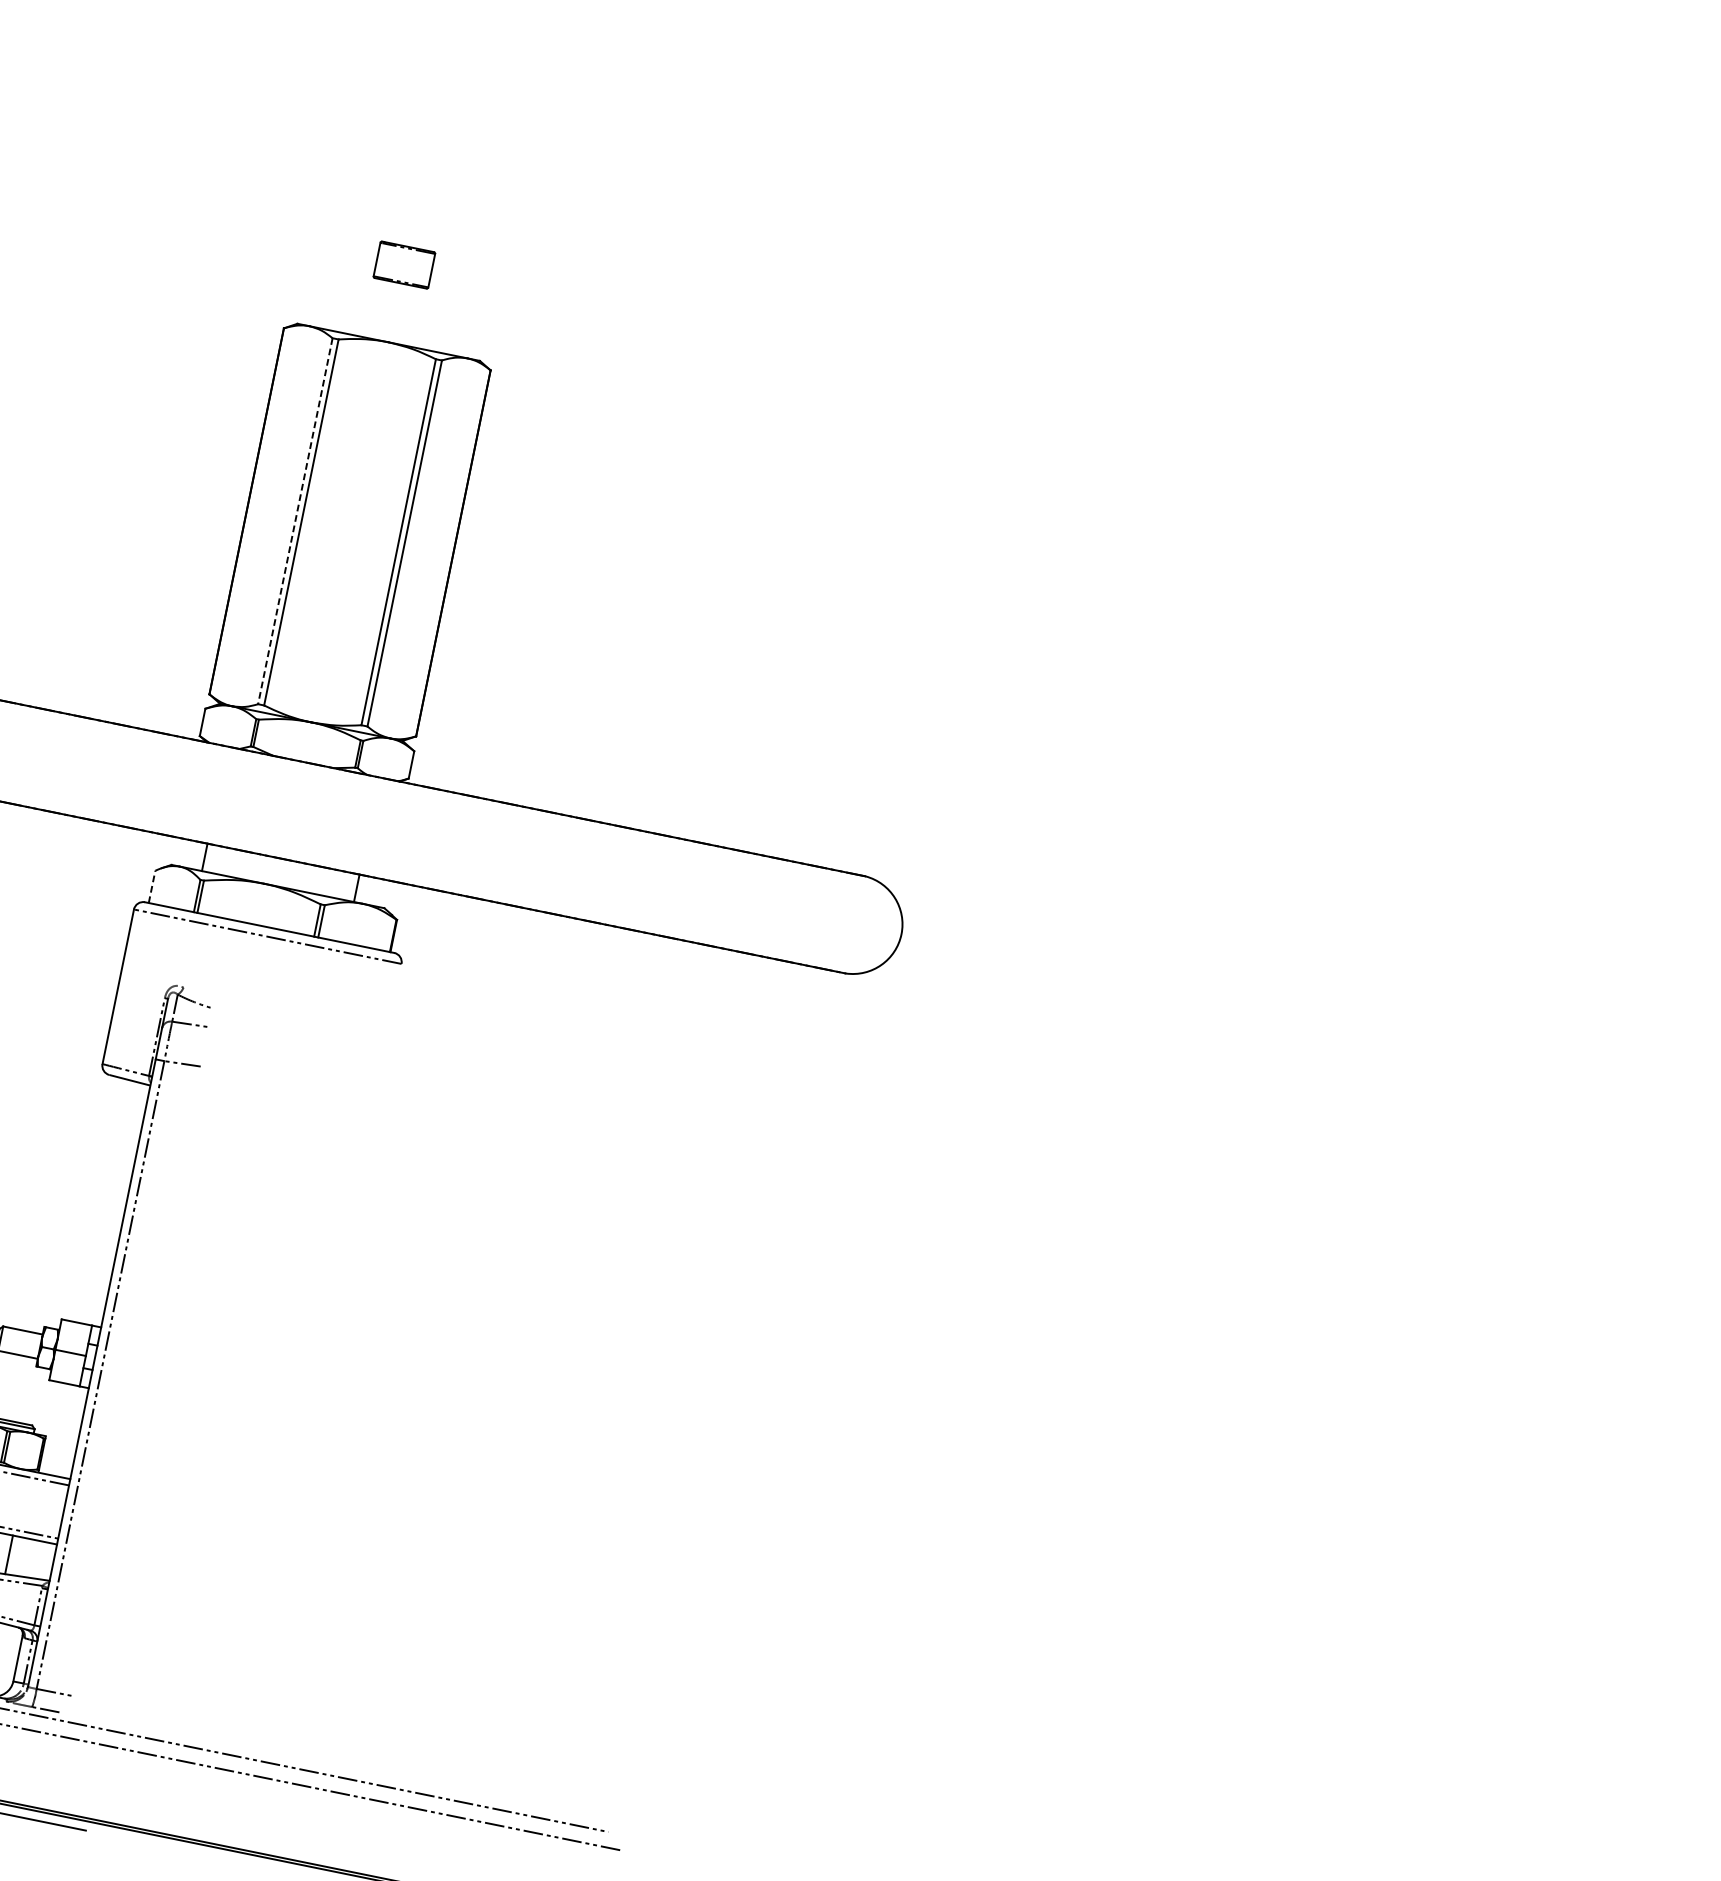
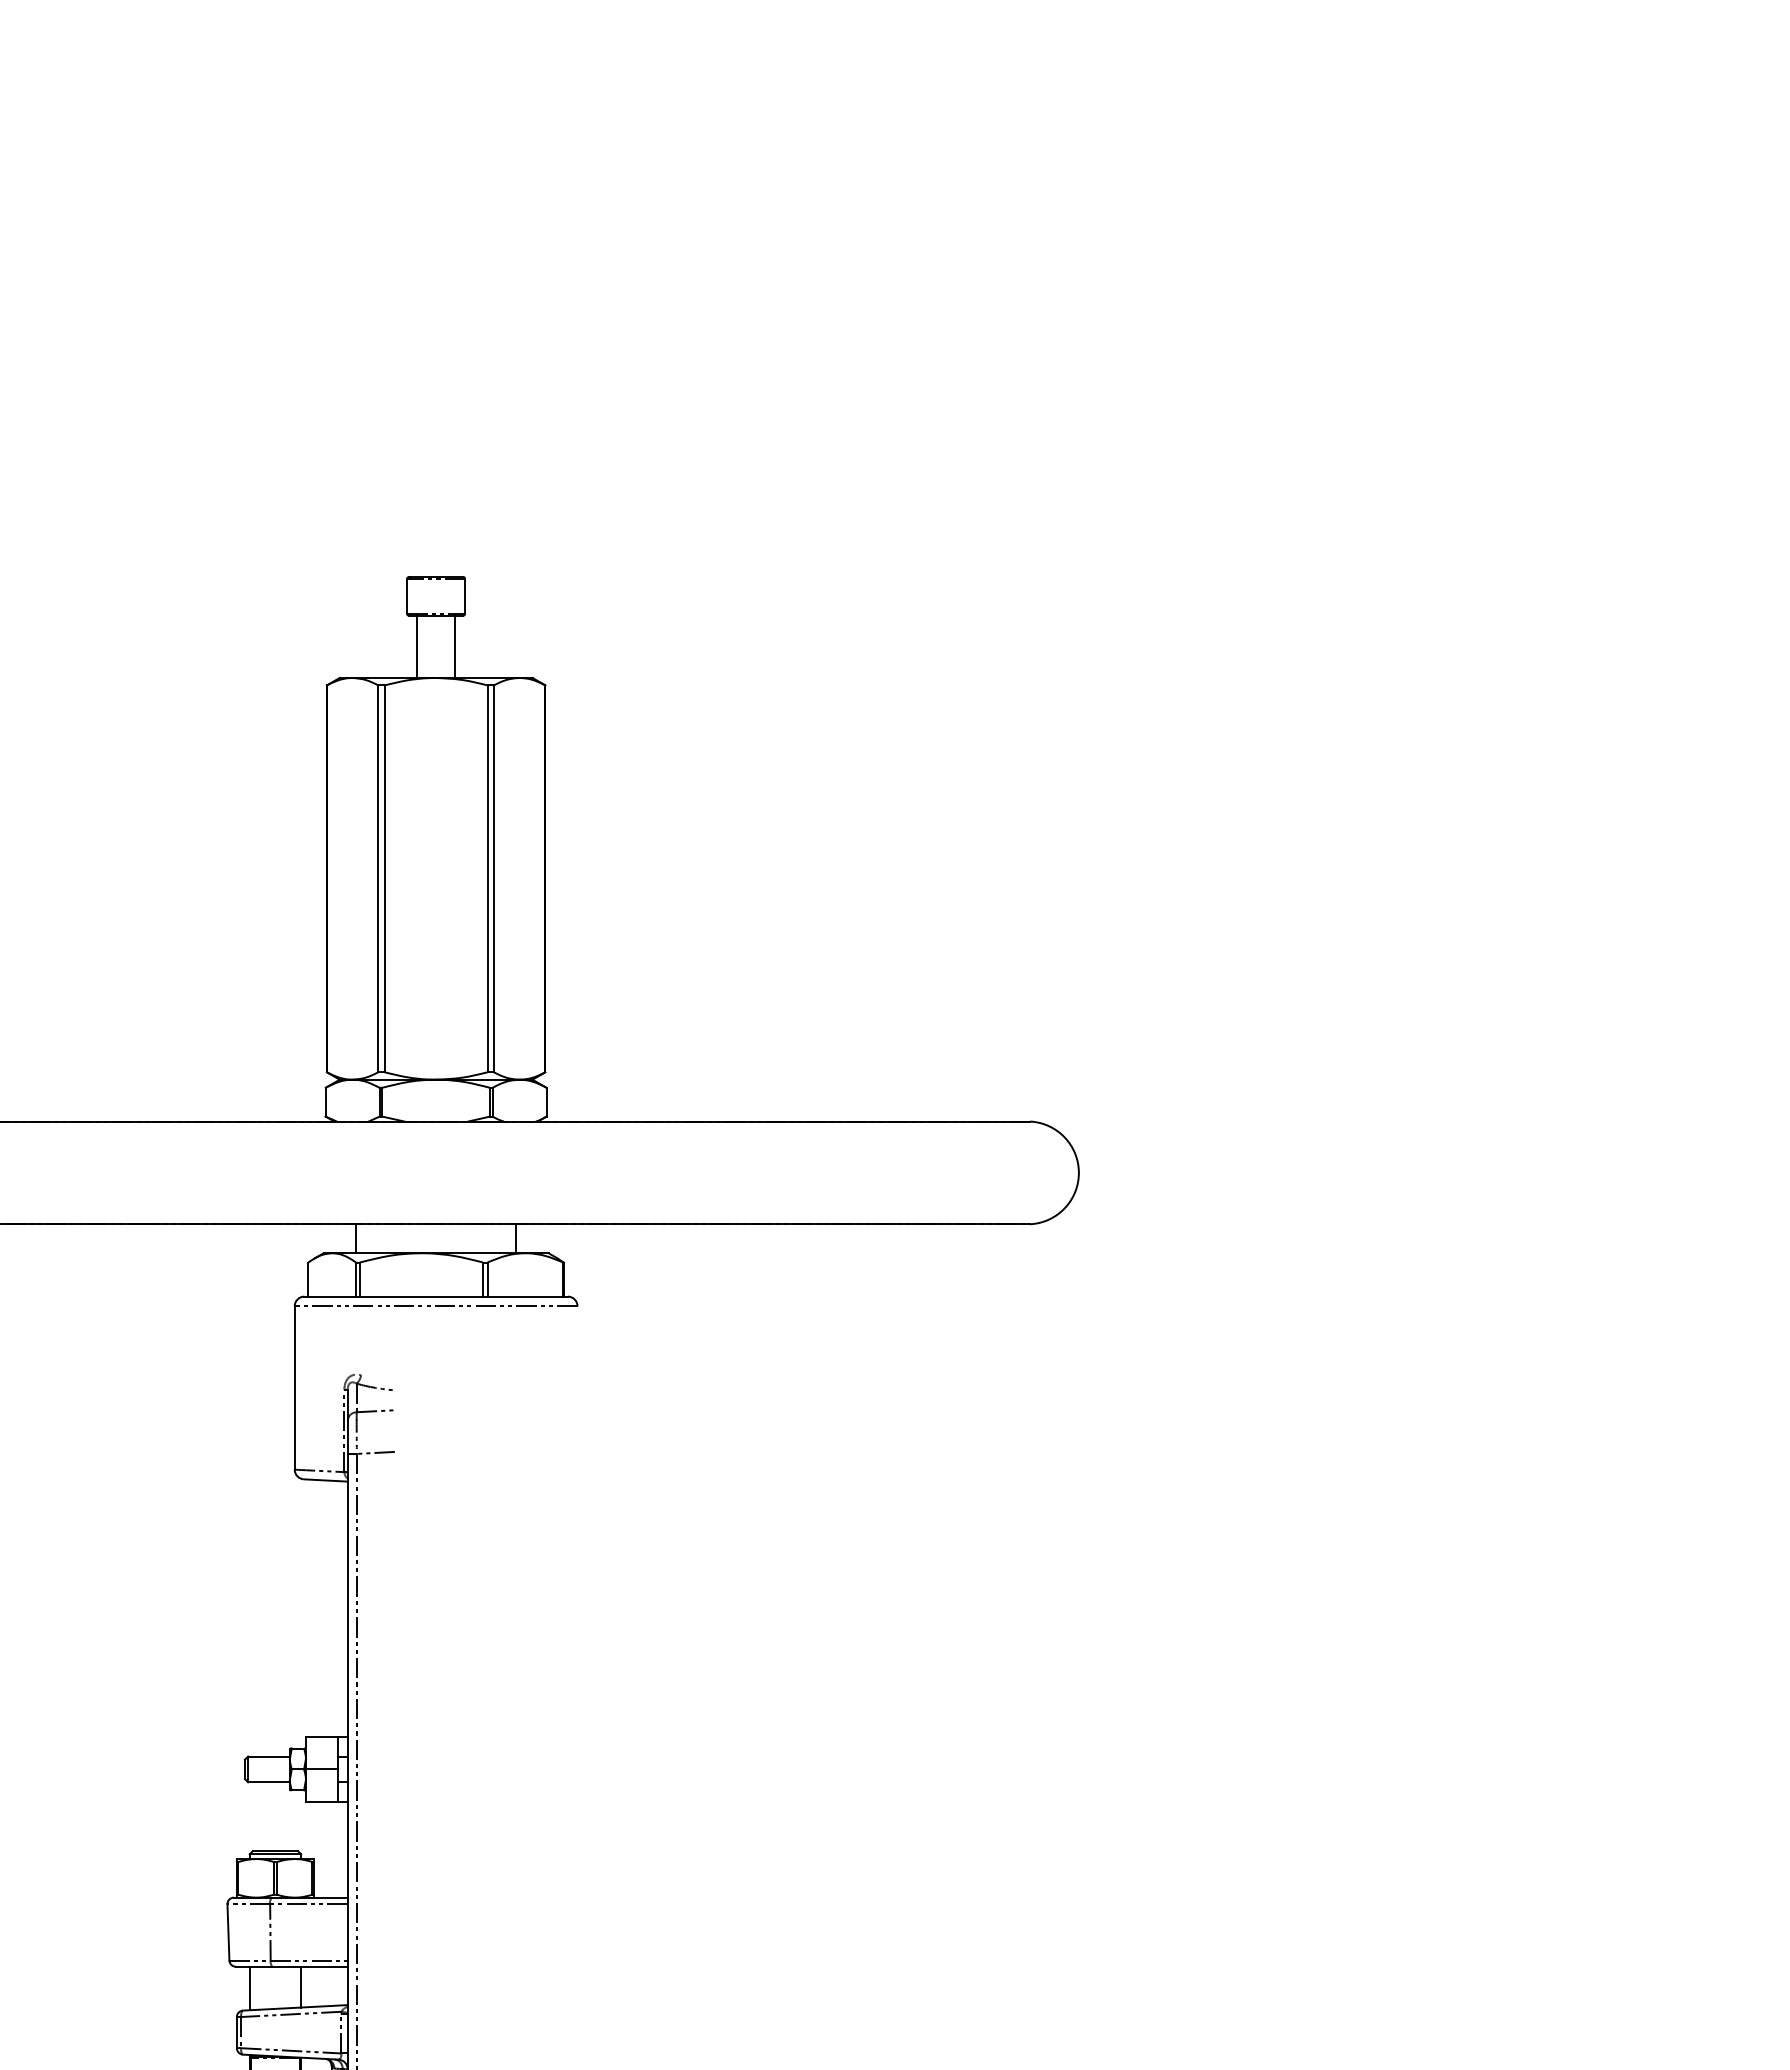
line: (376, 308) -> (416, 646), added
line: (413, 316) -> (455, 646), added
line: (295, 521) -> (378, 879), dashed -> solid
line: (152, 886) -> (308, 1279), dashed -> solid

